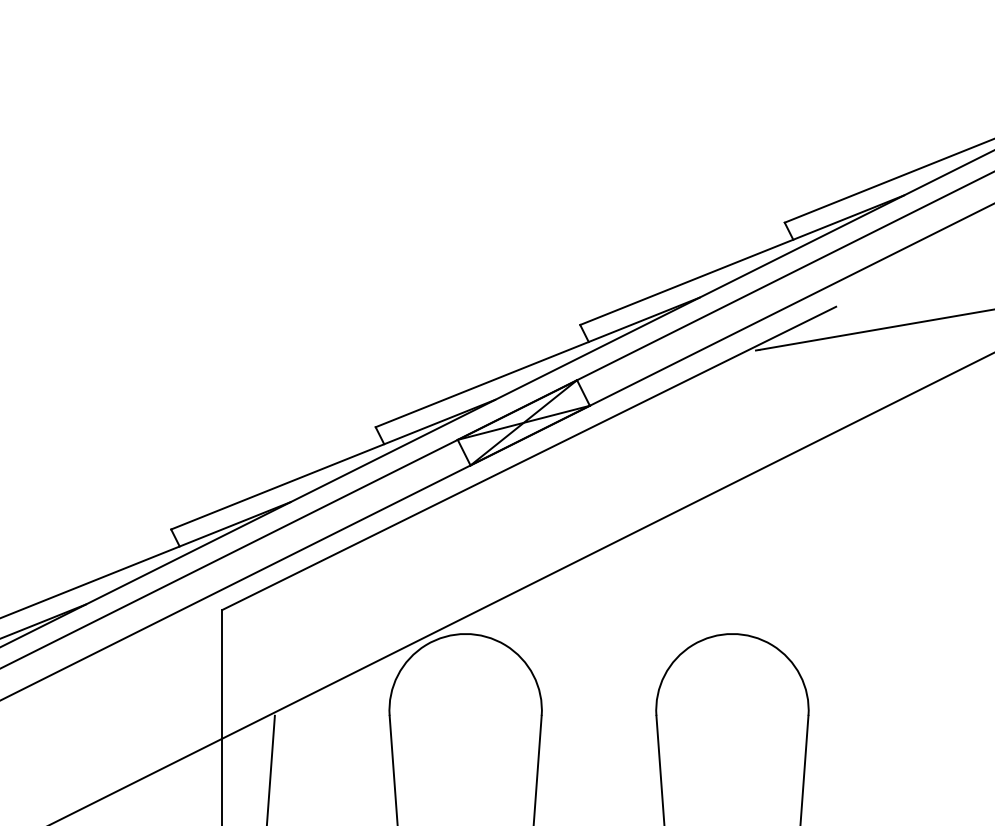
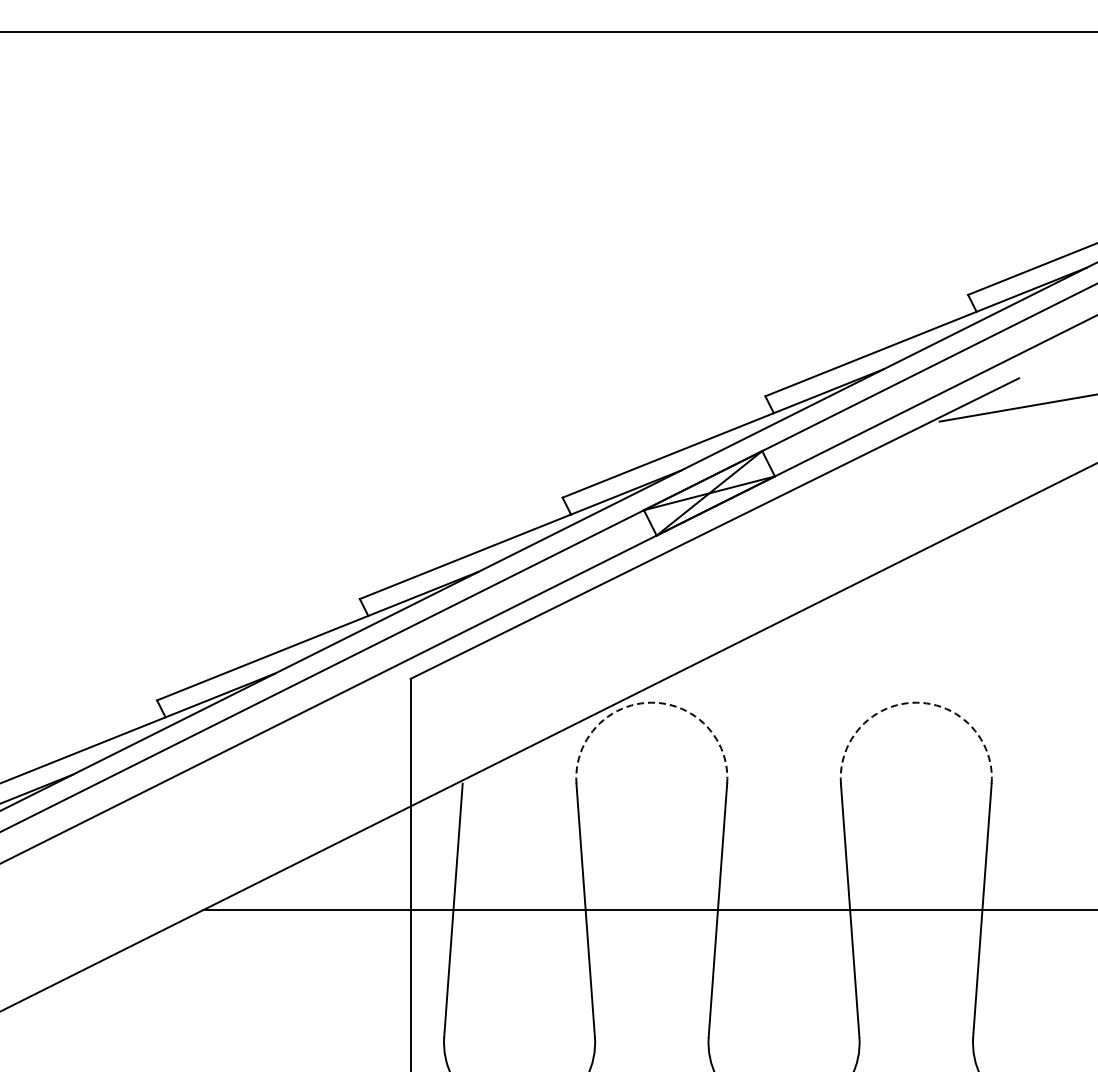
arc: (465, 633) -> (651, 702), solid -> dashed
arc: (732, 633) -> (916, 702), solid -> dashed

